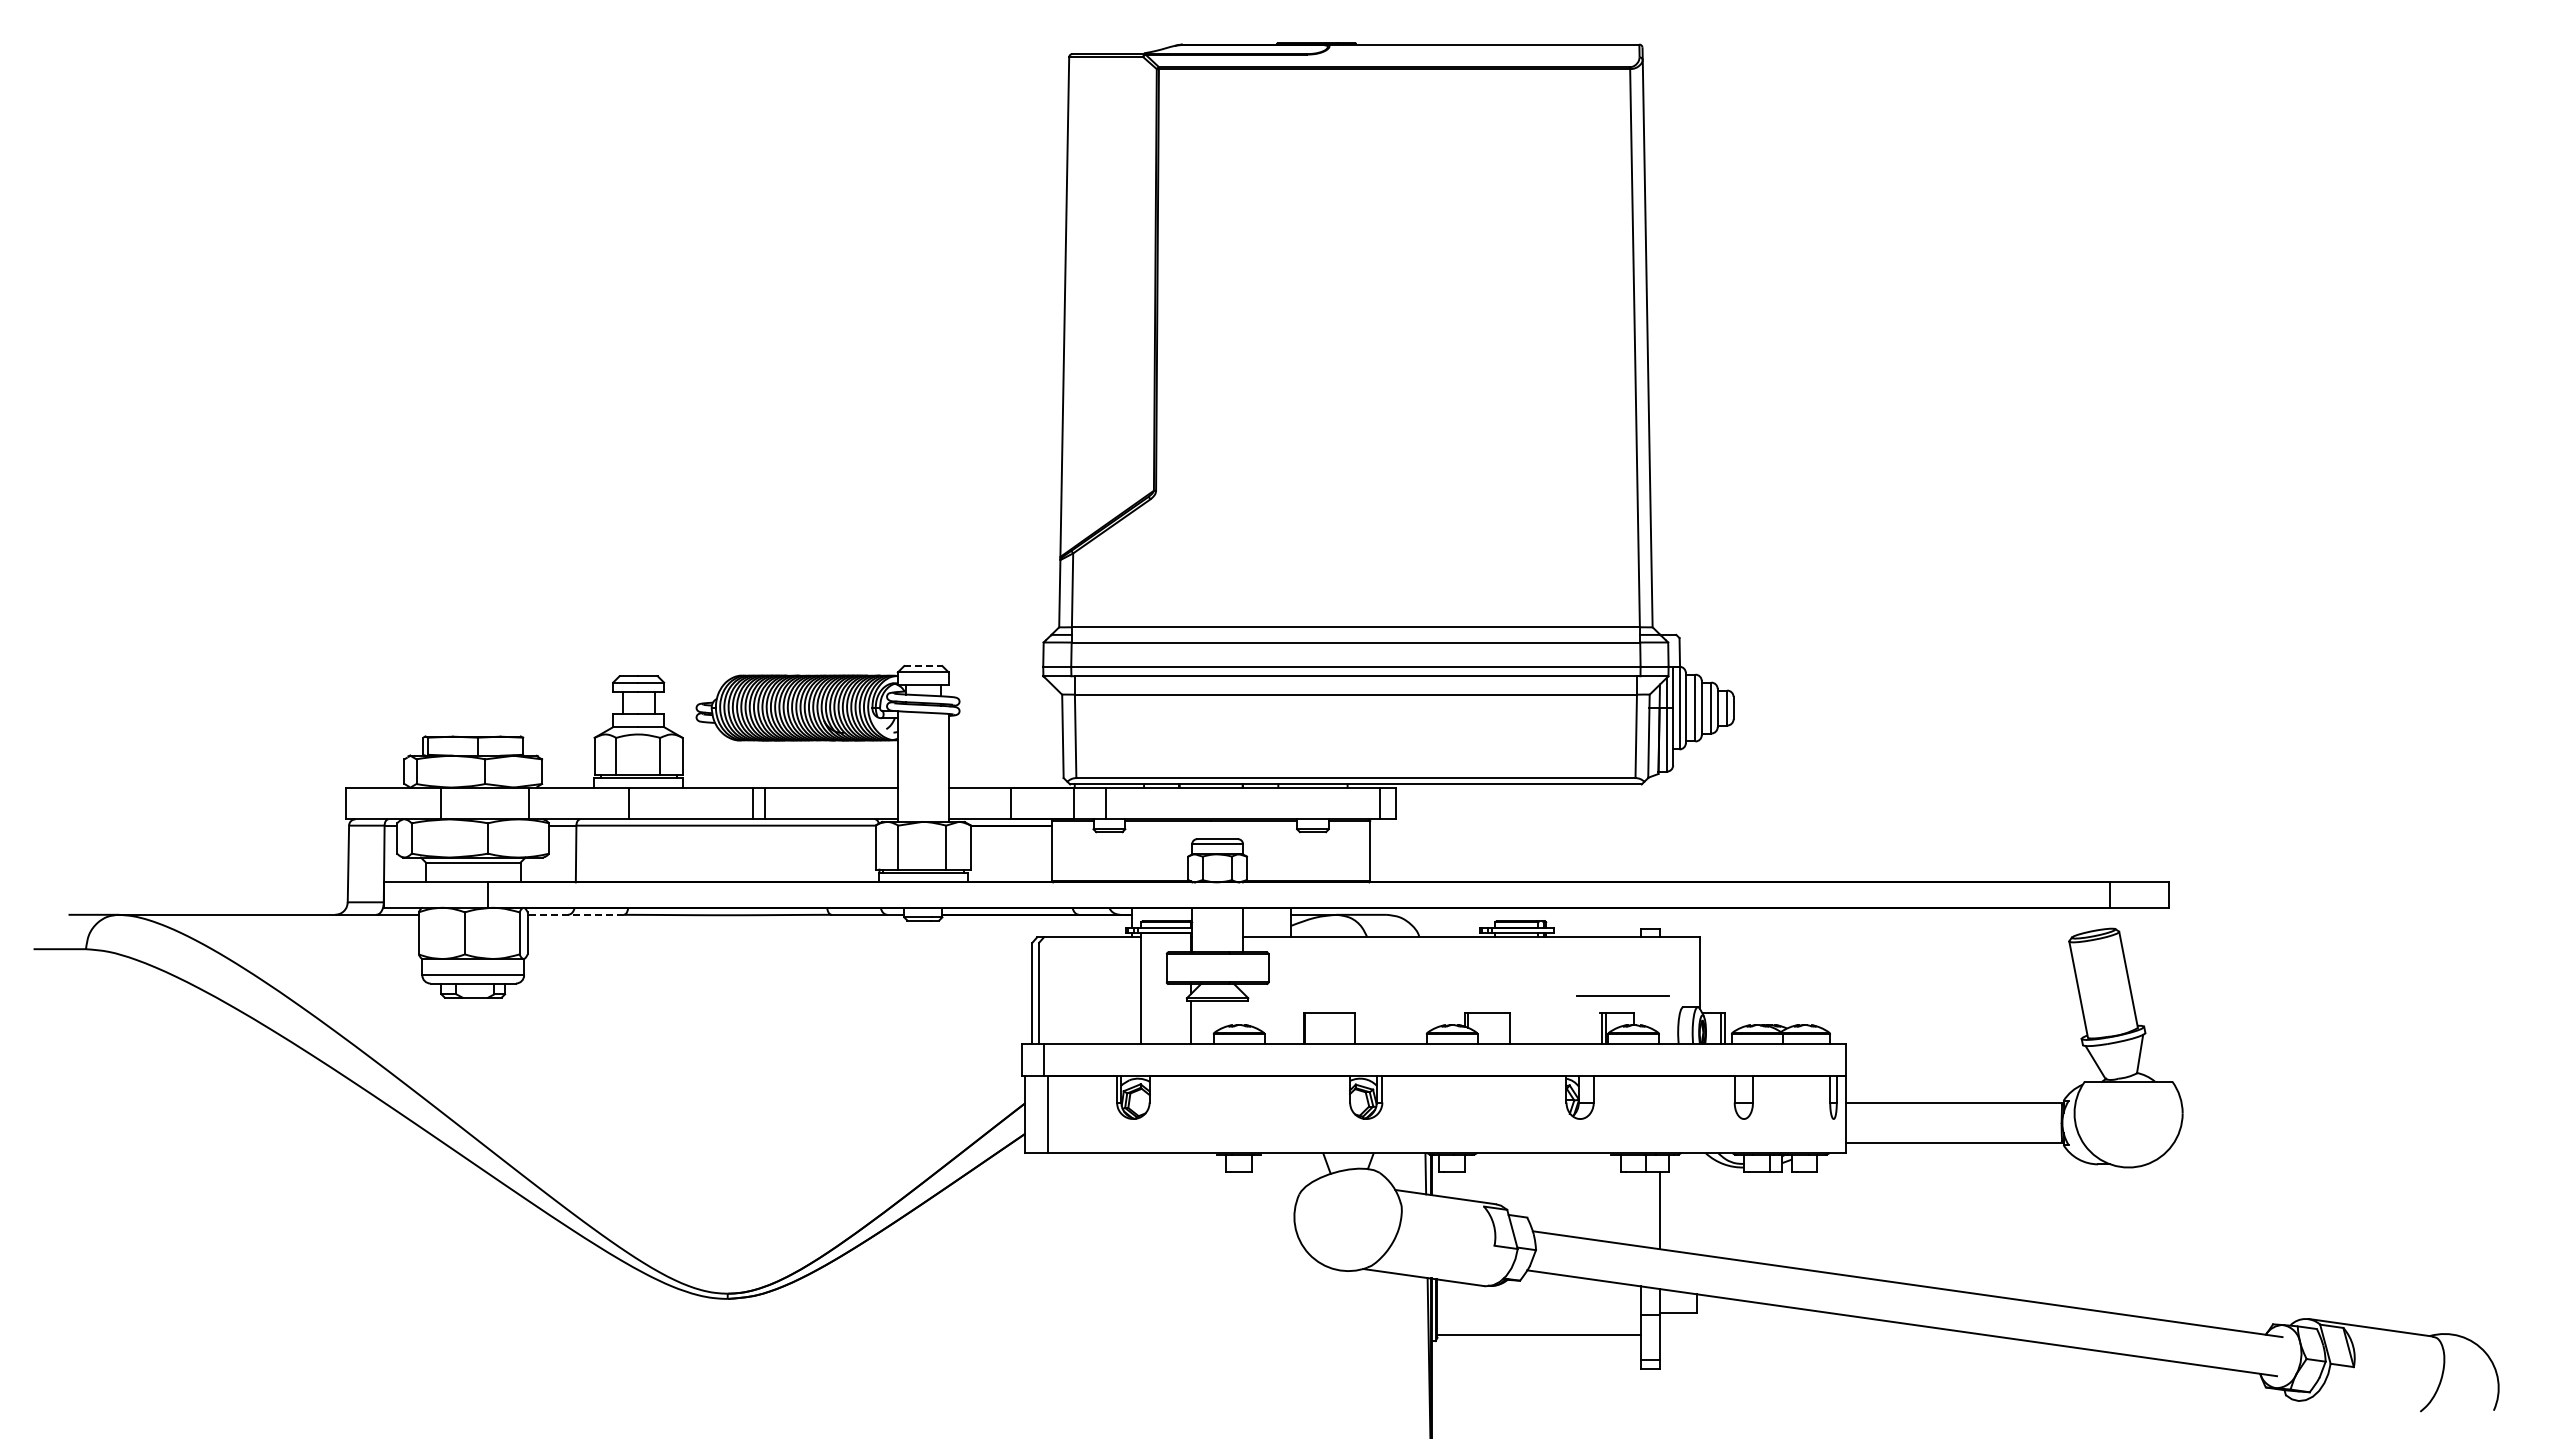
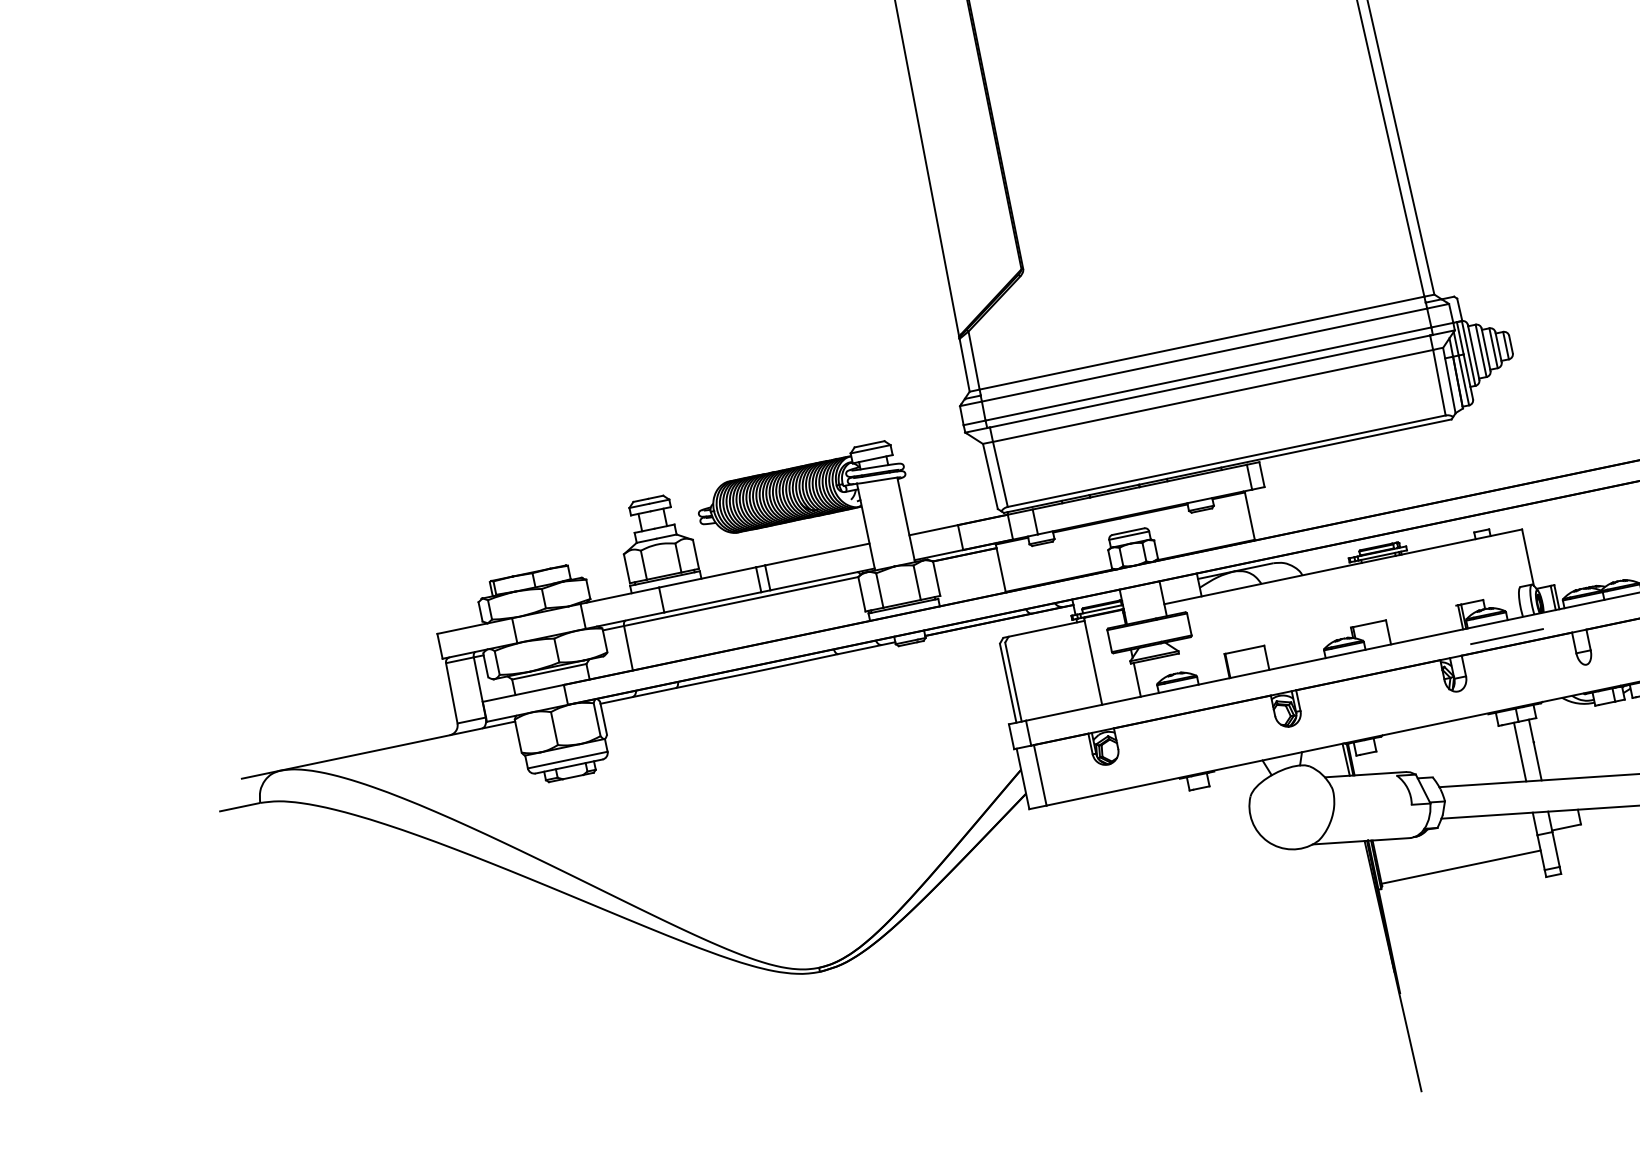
line: (923, 666) -> (869, 444), dashed -> solid
line: (575, 914) -> (637, 695), dashed -> solid
line: (1622, 995) -> (1506, 636), moved
line: (1640, 1208) -> (1519, 751), added

